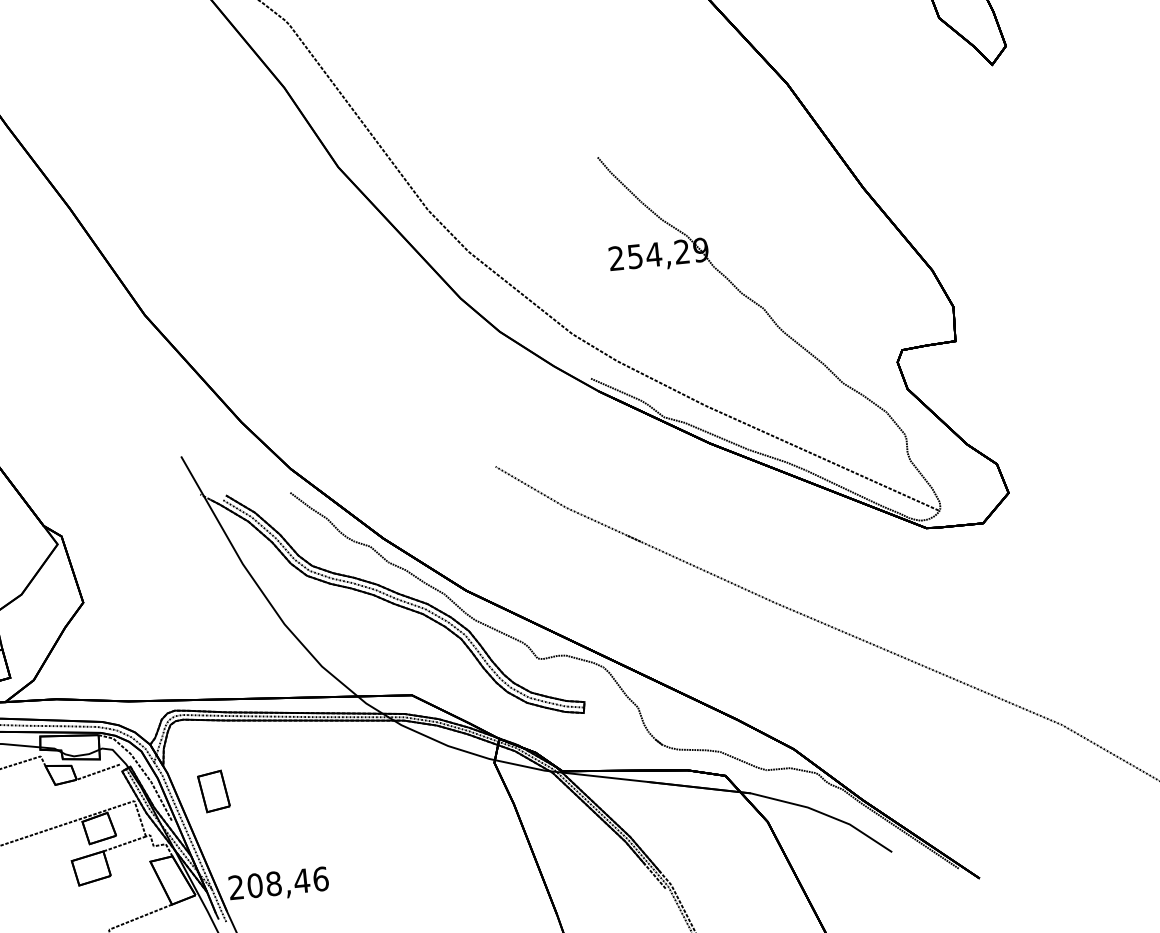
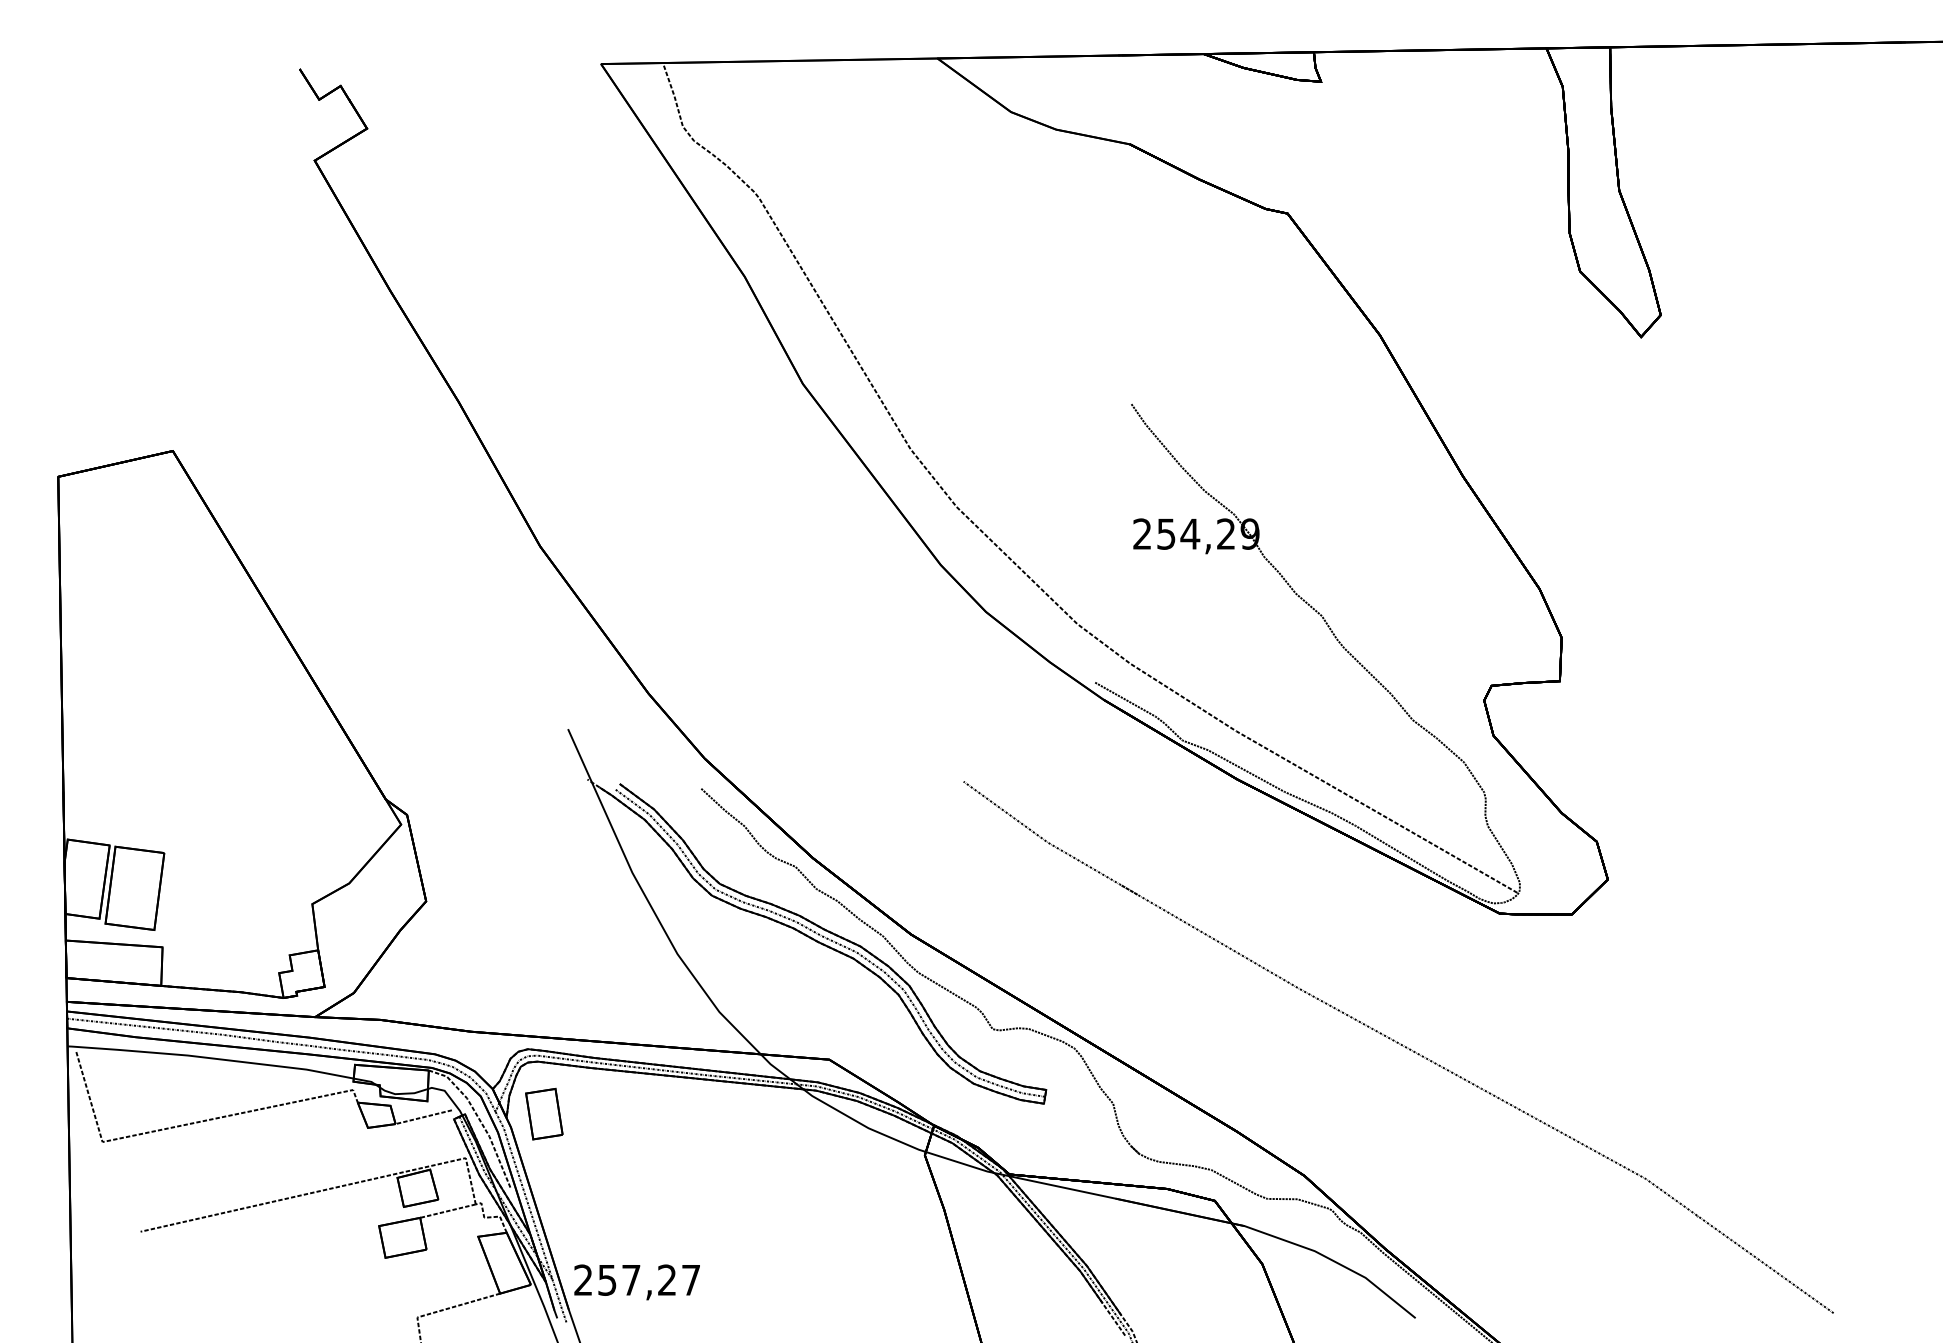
part: (214, 791) -> (544, 1114), moved
text: (288, 881) -> (649, 1279), 208,46 -> 257,27

